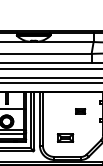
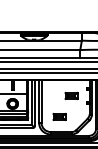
part: (80, 111) -> (71, 95), size x1.67

